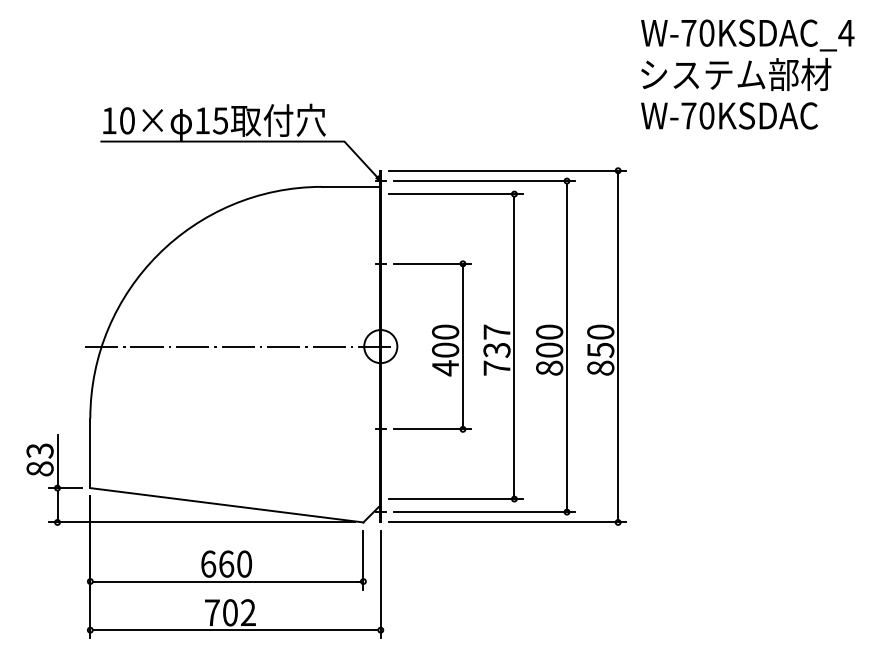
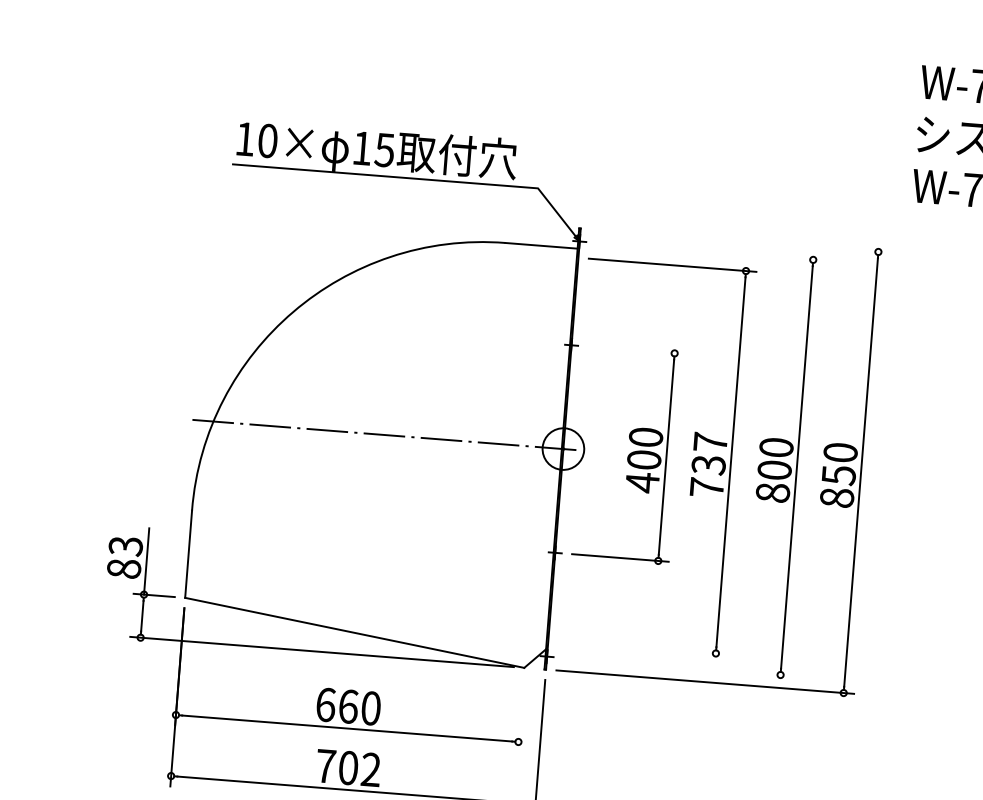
line: (507, 170) -> (739, 240), removed
line: (484, 181) -> (709, 252), removed
line: (432, 263) -> (636, 349), removed
line: (455, 499) -> (642, 648), removed
line: (484, 512) -> (677, 667), removed
line: (363, 559) -> (520, 714), removed

